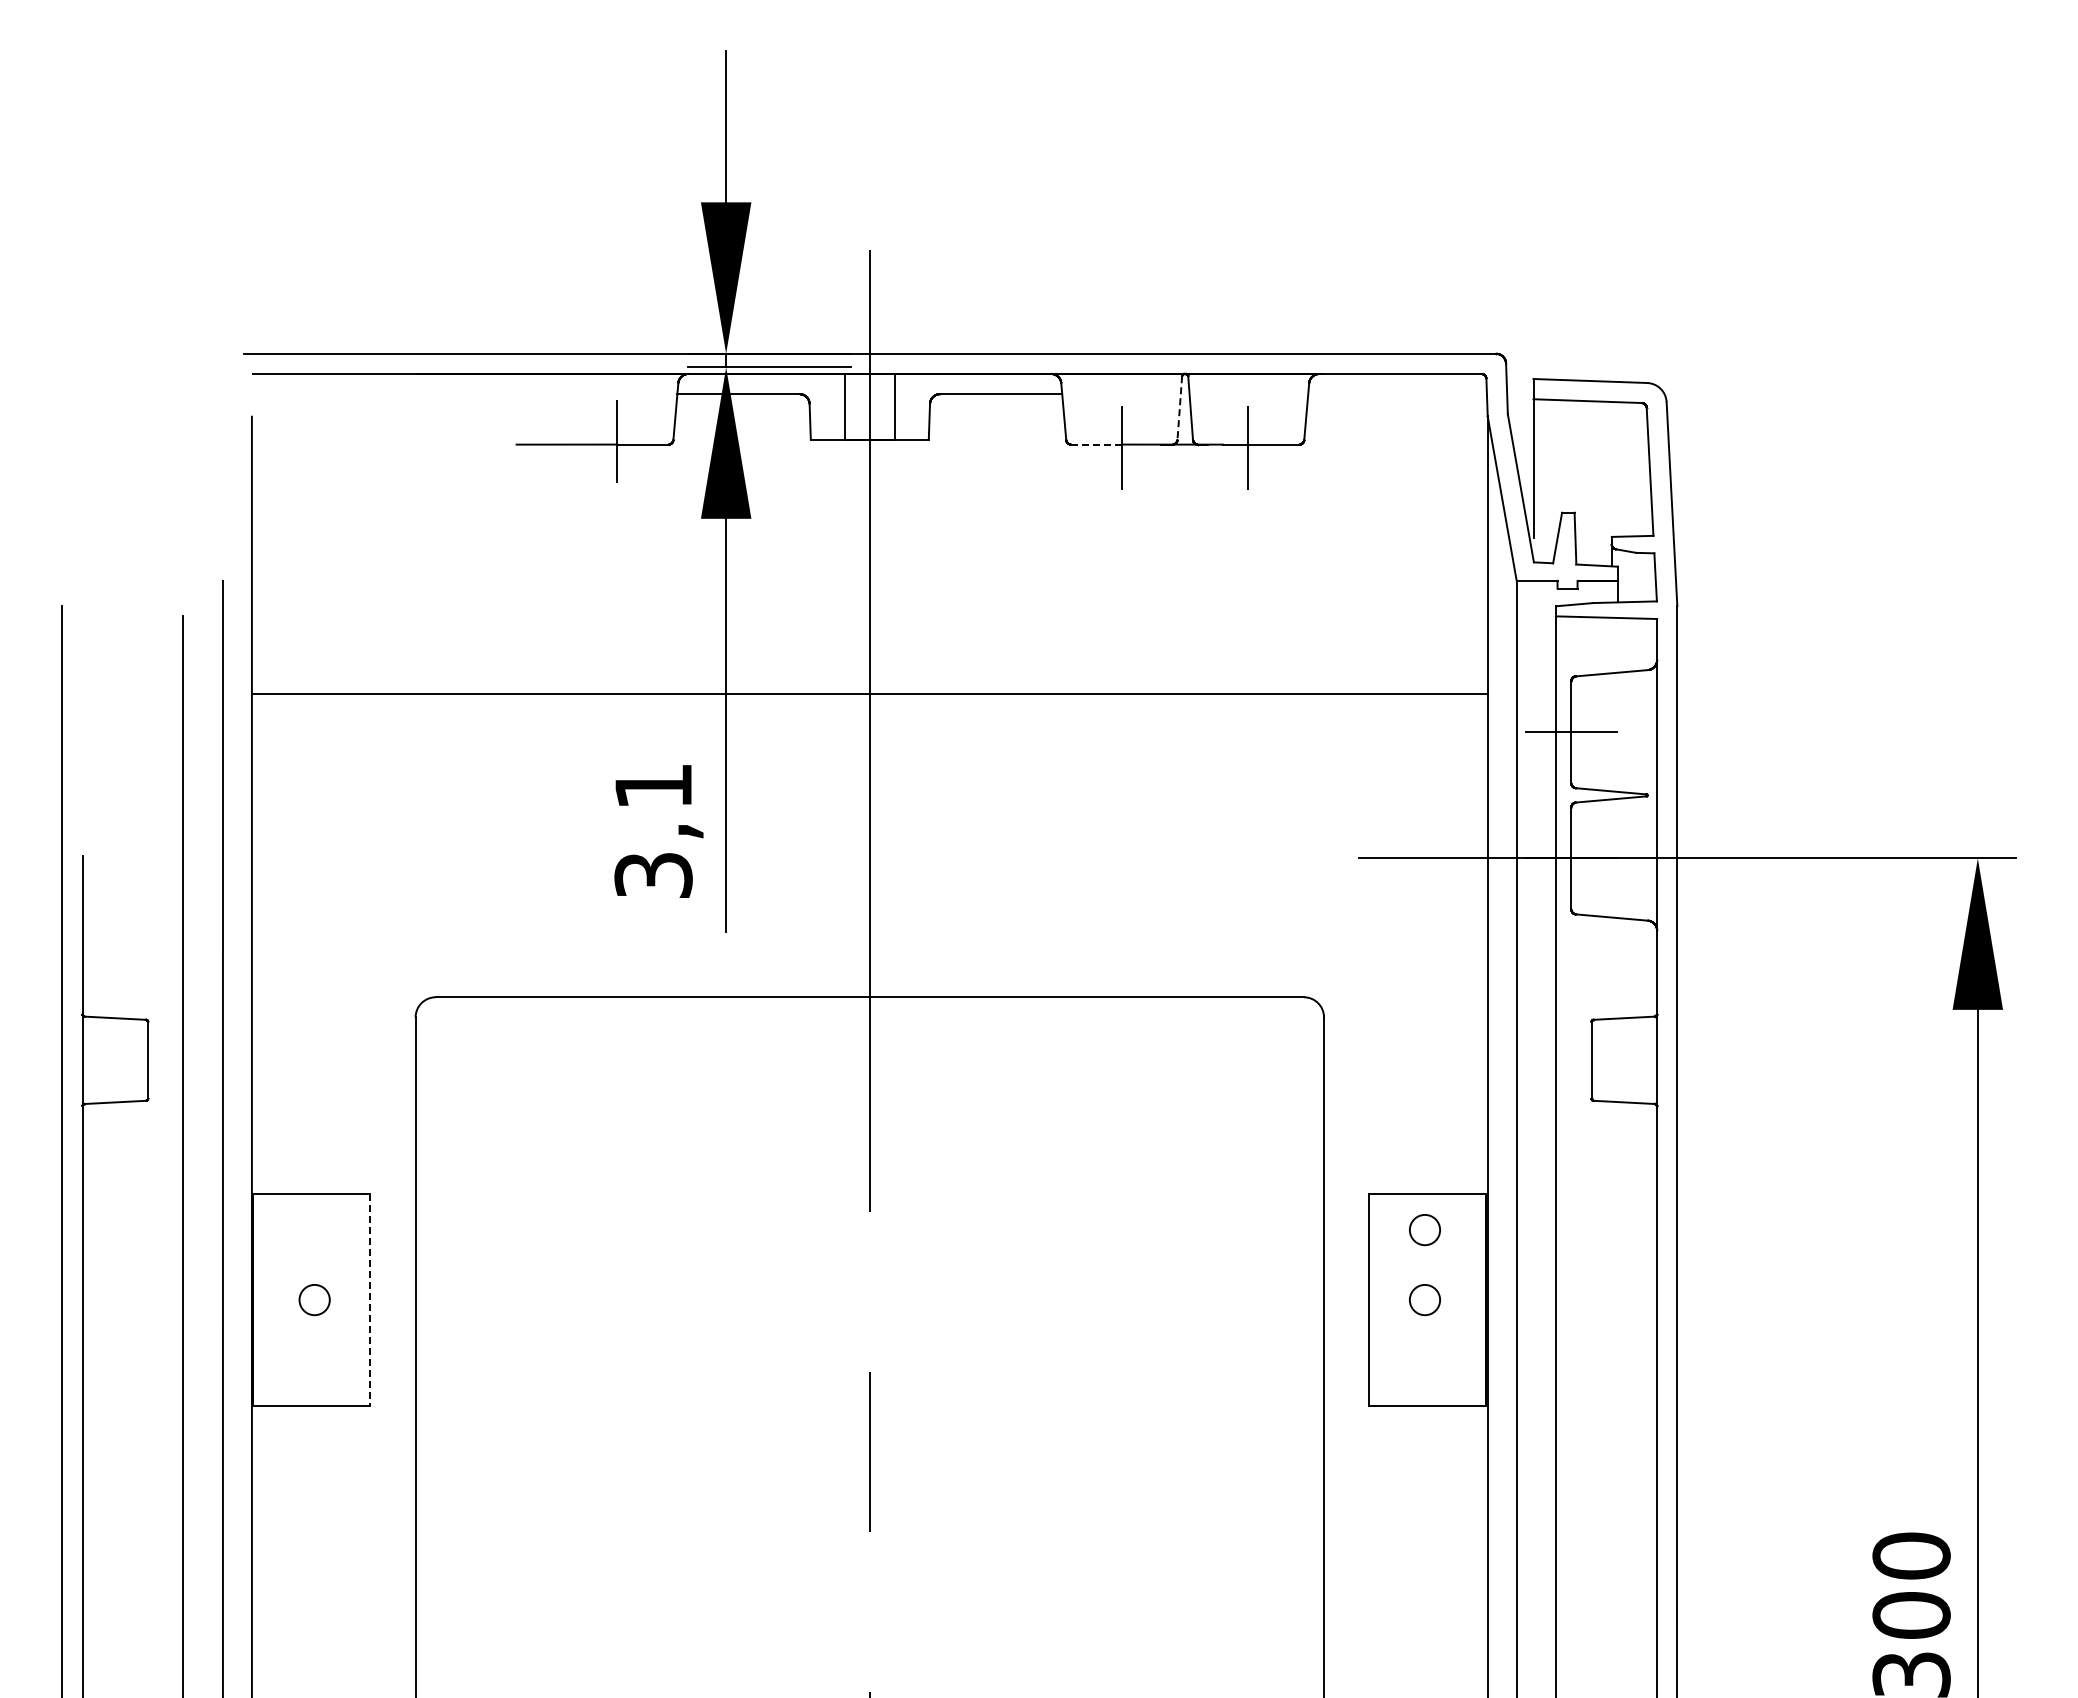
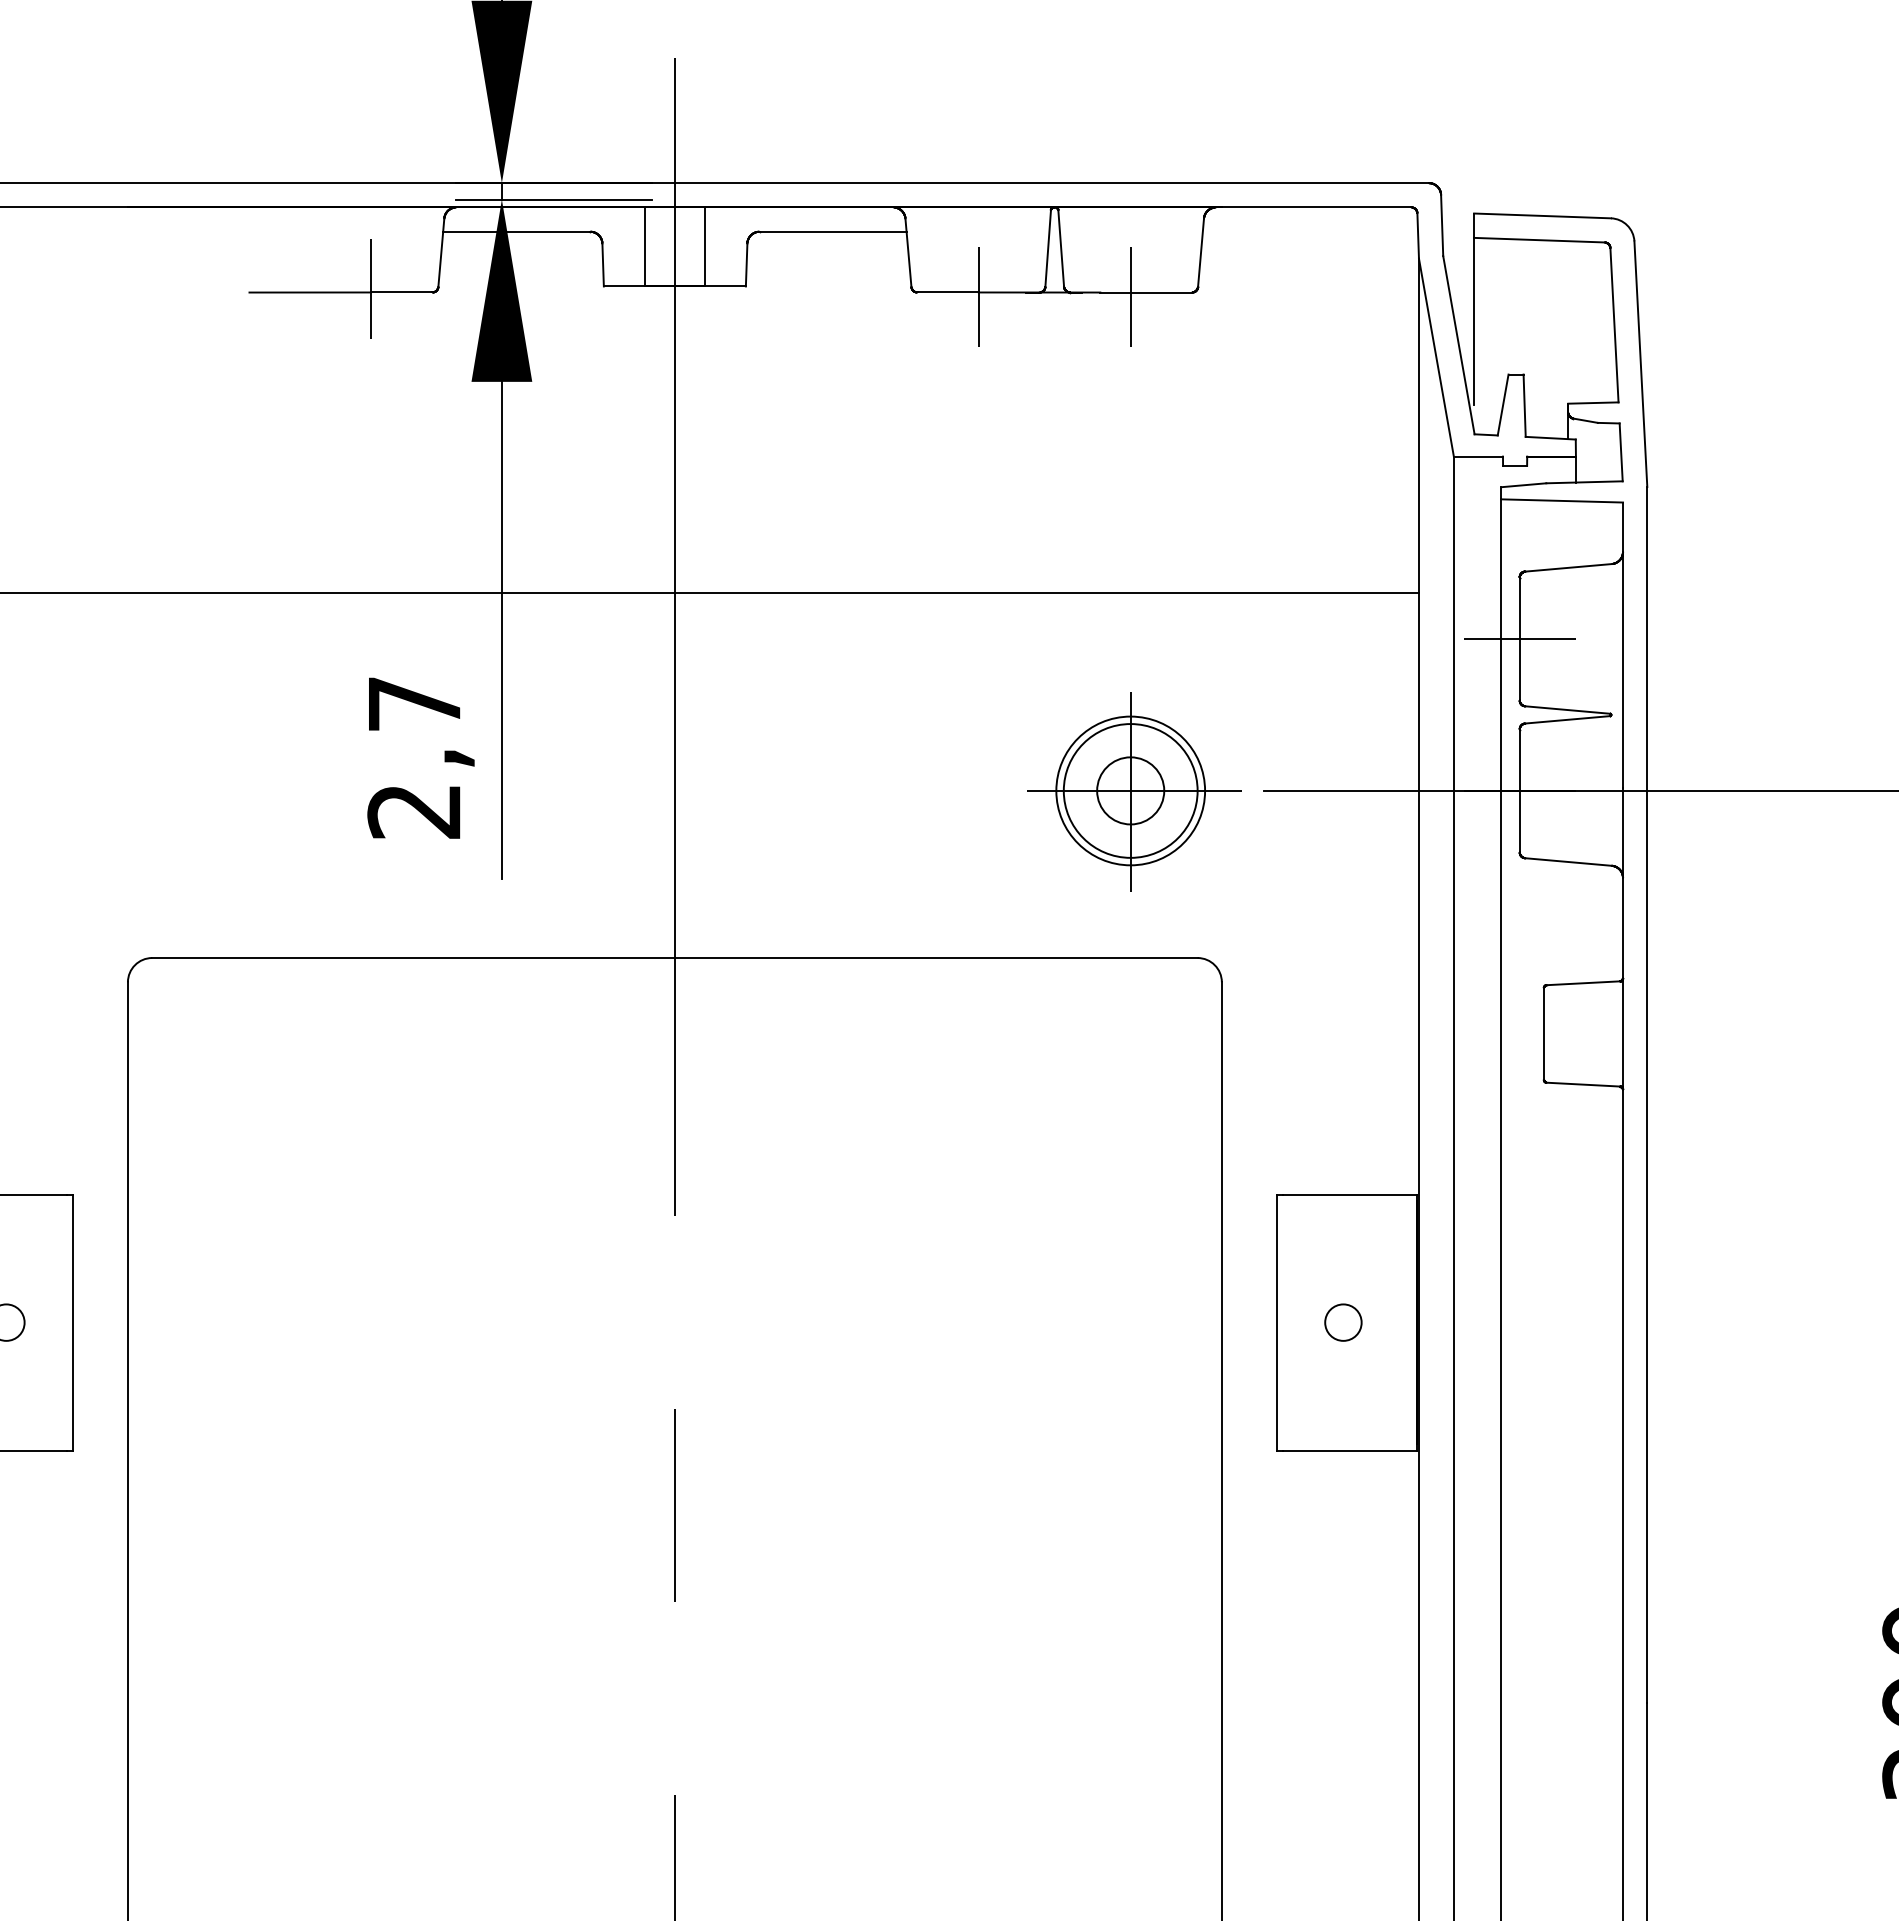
line: (1179, 408) -> (1047, 249), dashed -> solid
line: (1097, 444) -> (949, 292), dashed -> solid
text: (653, 831) -> (414, 758), 3,1 -> 2,7
part: (1251, 859) -> (1134, 792), added
circle: (1424, 1230) -> (1342, 1238), removed
line: (370, 1300) -> (73, 1323), dashed -> solid

